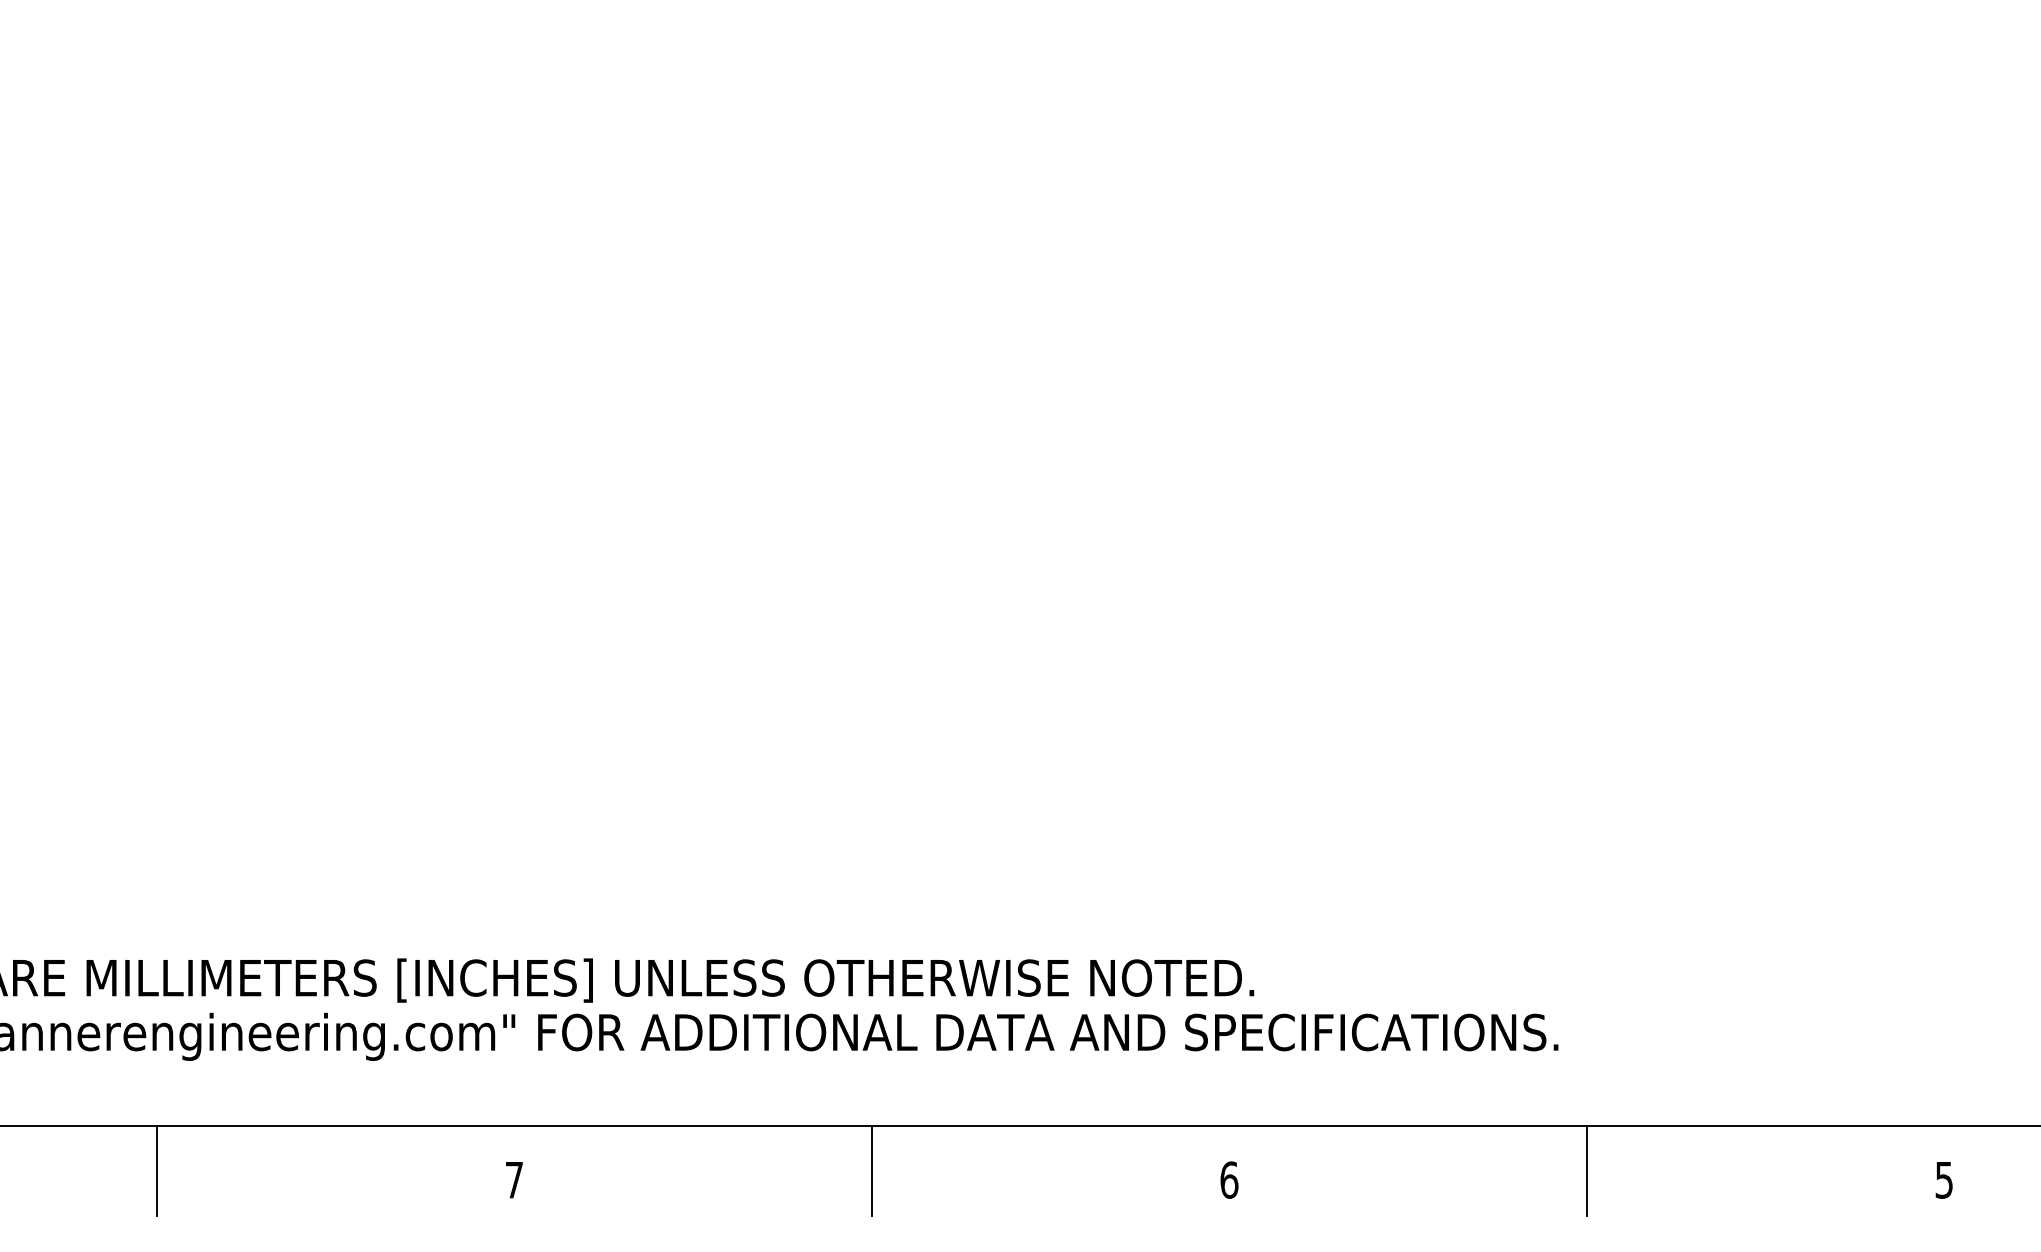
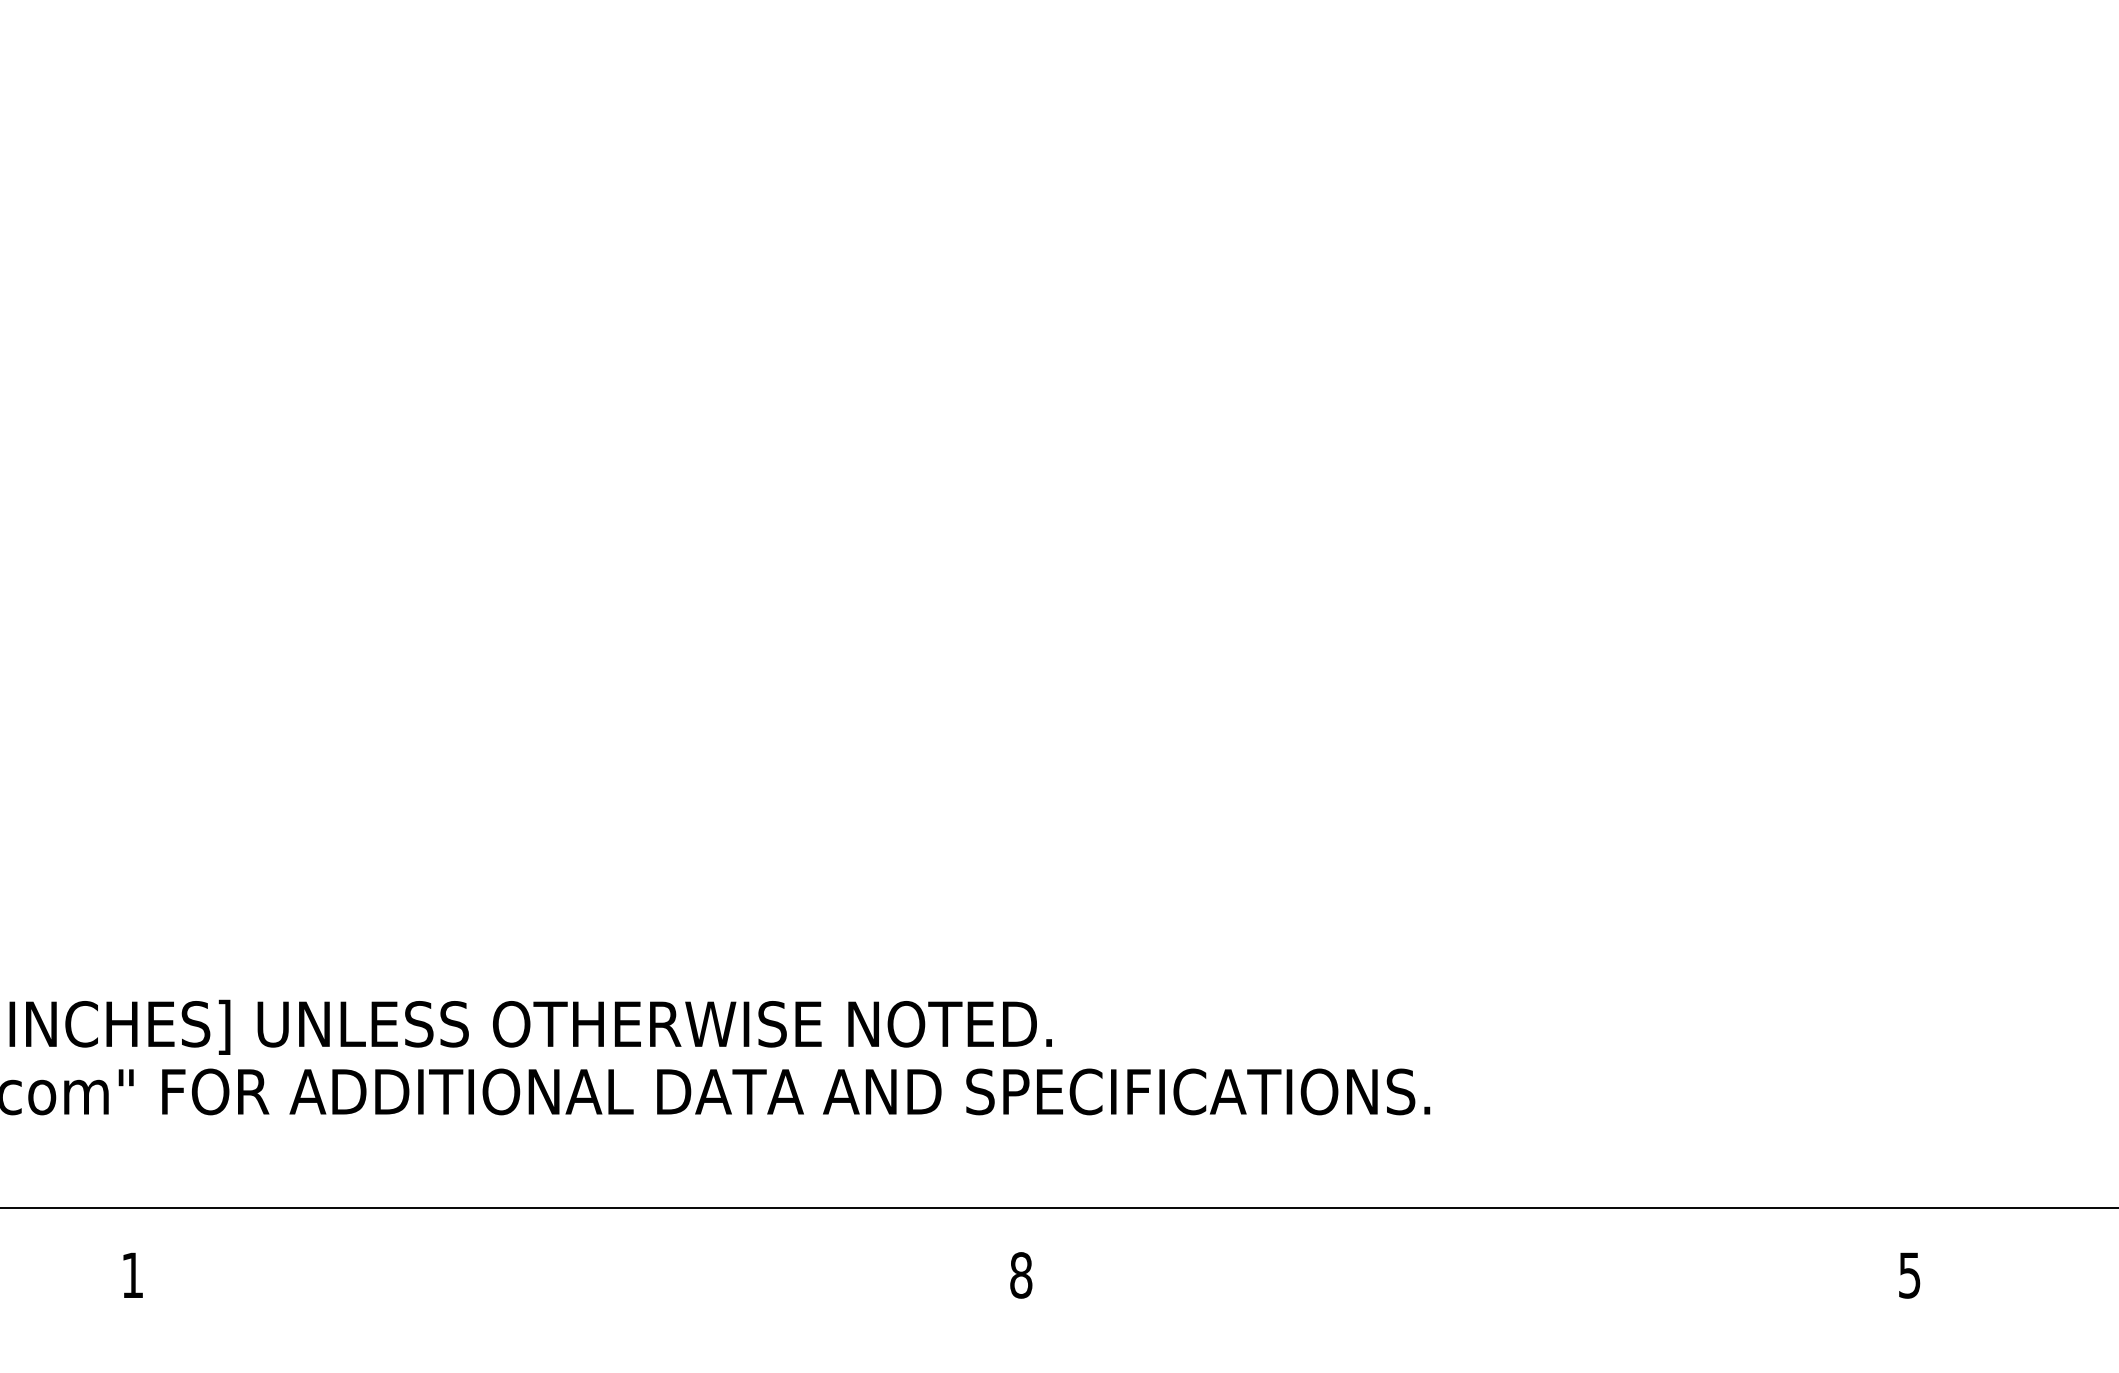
line: (871, 1170) -> (576, 1263), removed
line: (1586, 1170) -> (1465, 1263), removed
text: (1229, 1179) -> (1021, 1274), 6 -> 8
text: (514, 1180) -> (132, 1275), 7 -> 1

